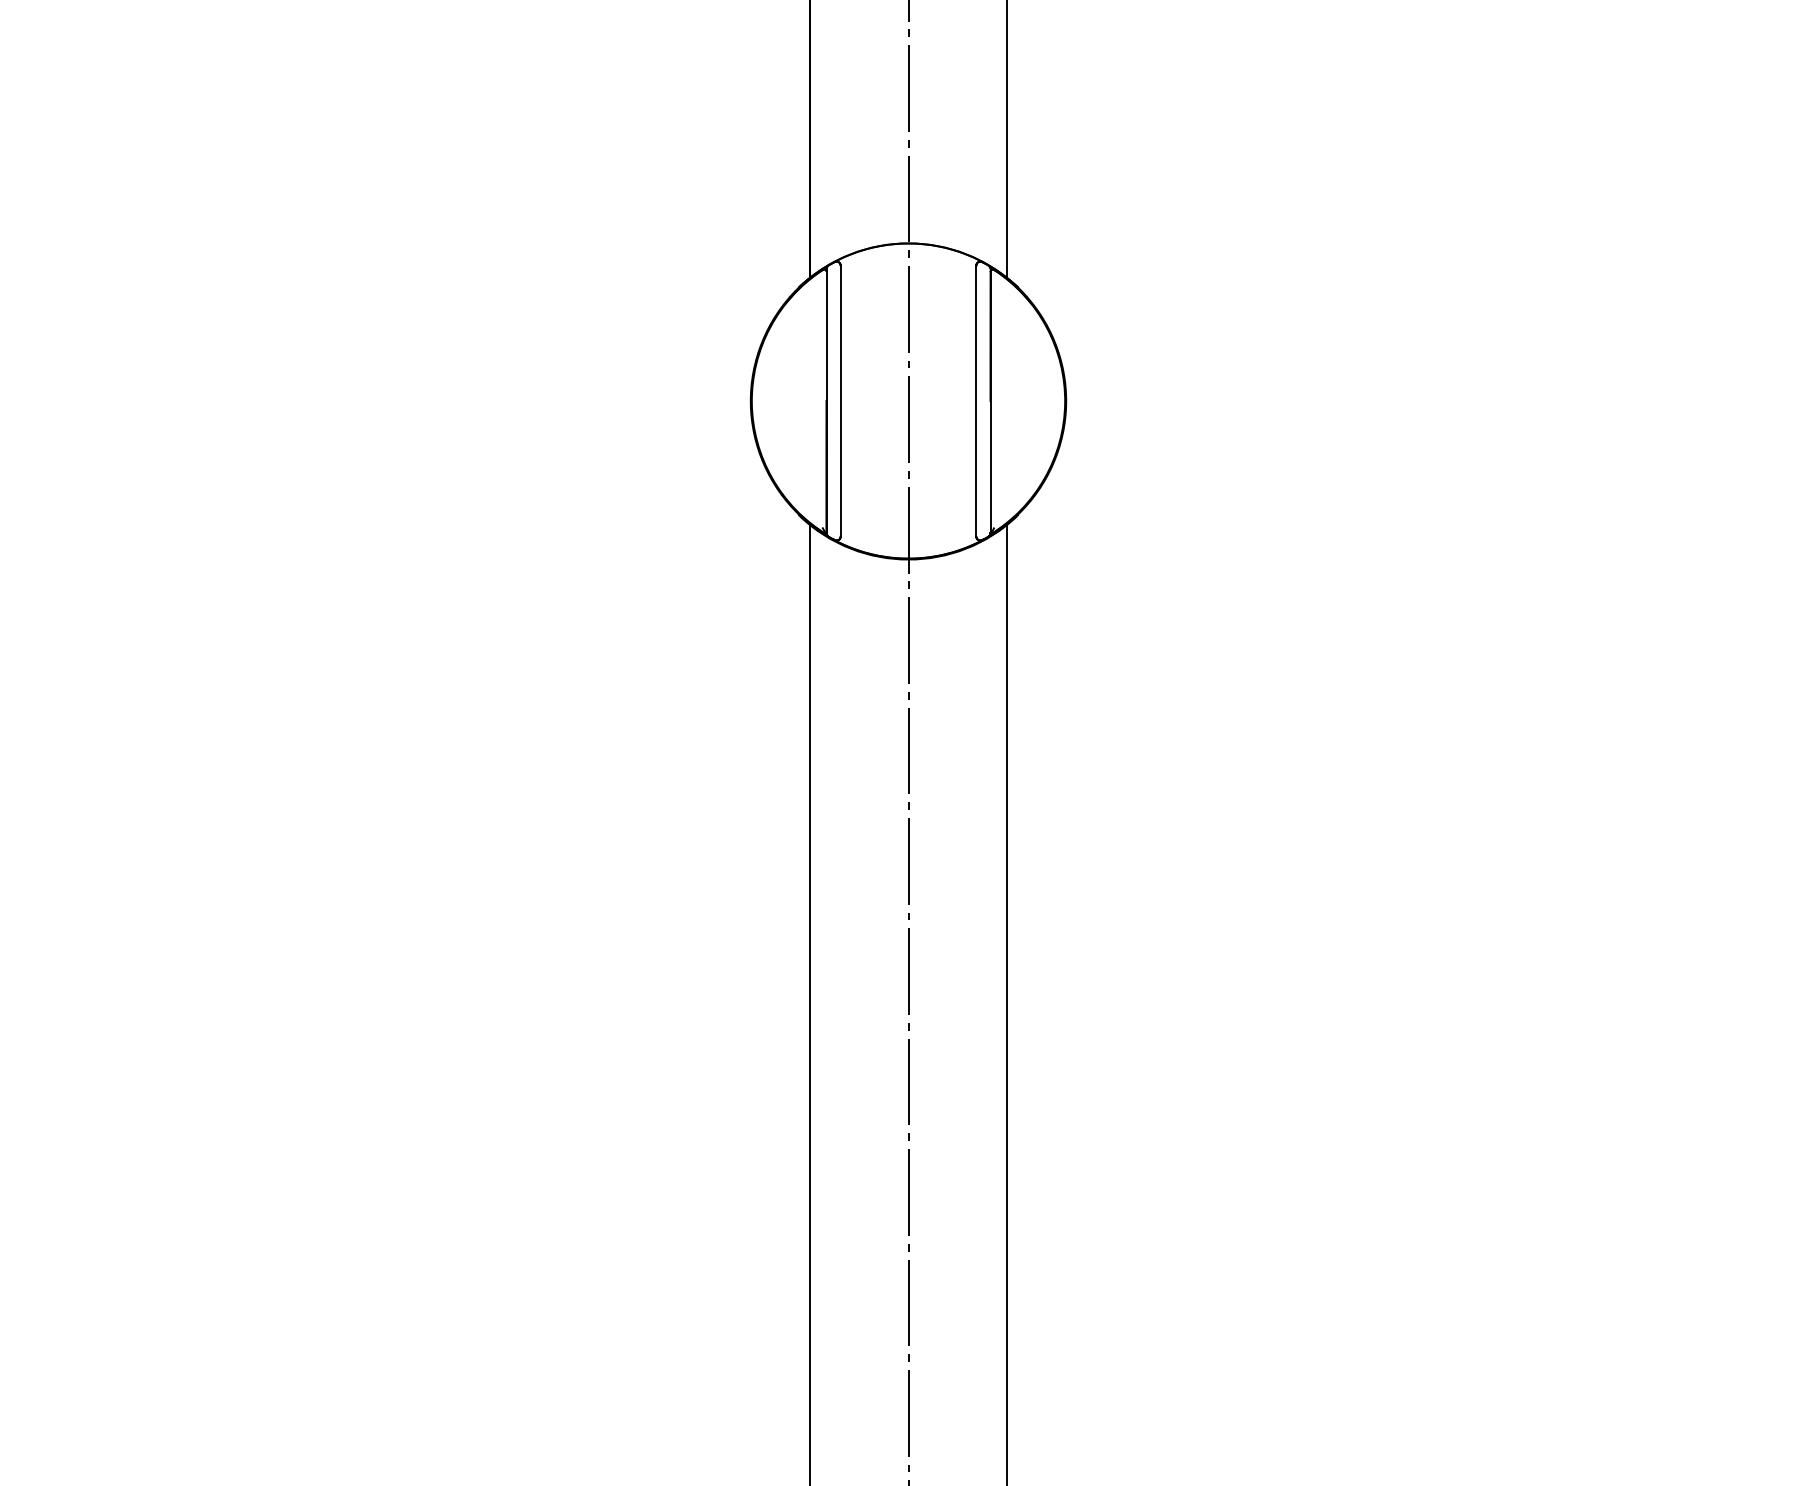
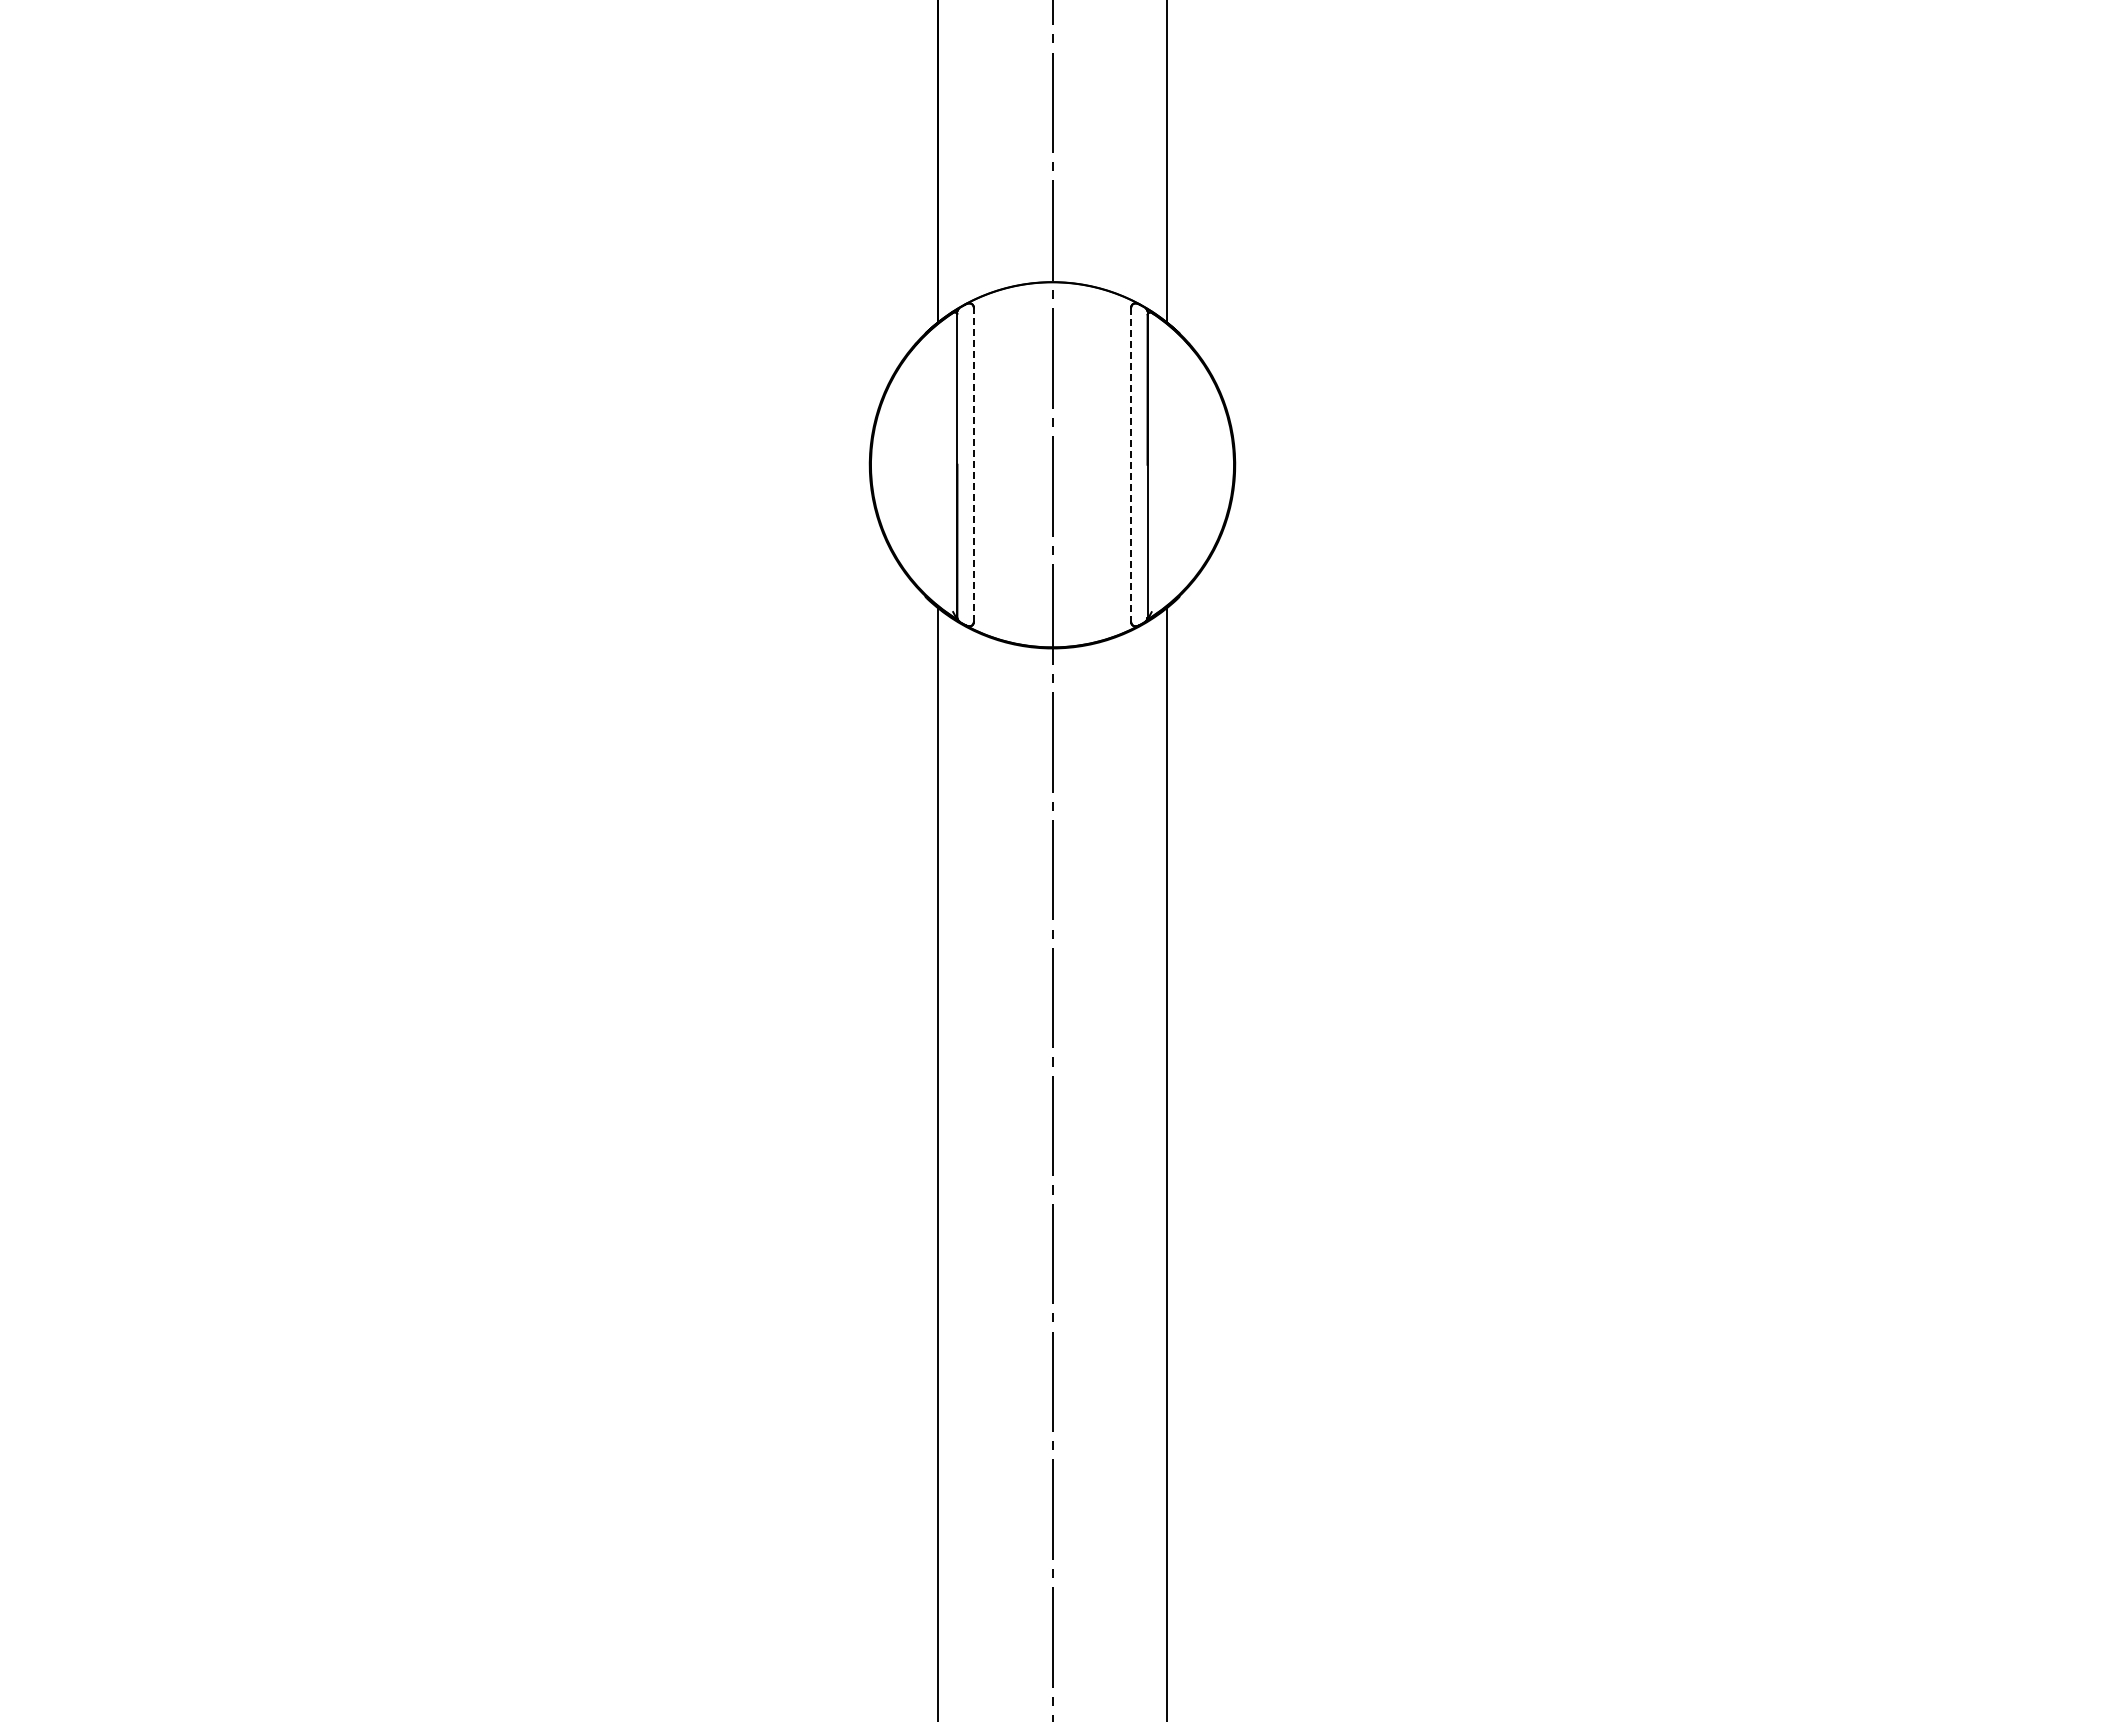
line: (840, 400) -> (973, 464), solid -> dashed
line: (976, 401) -> (1131, 465), solid -> dashed

